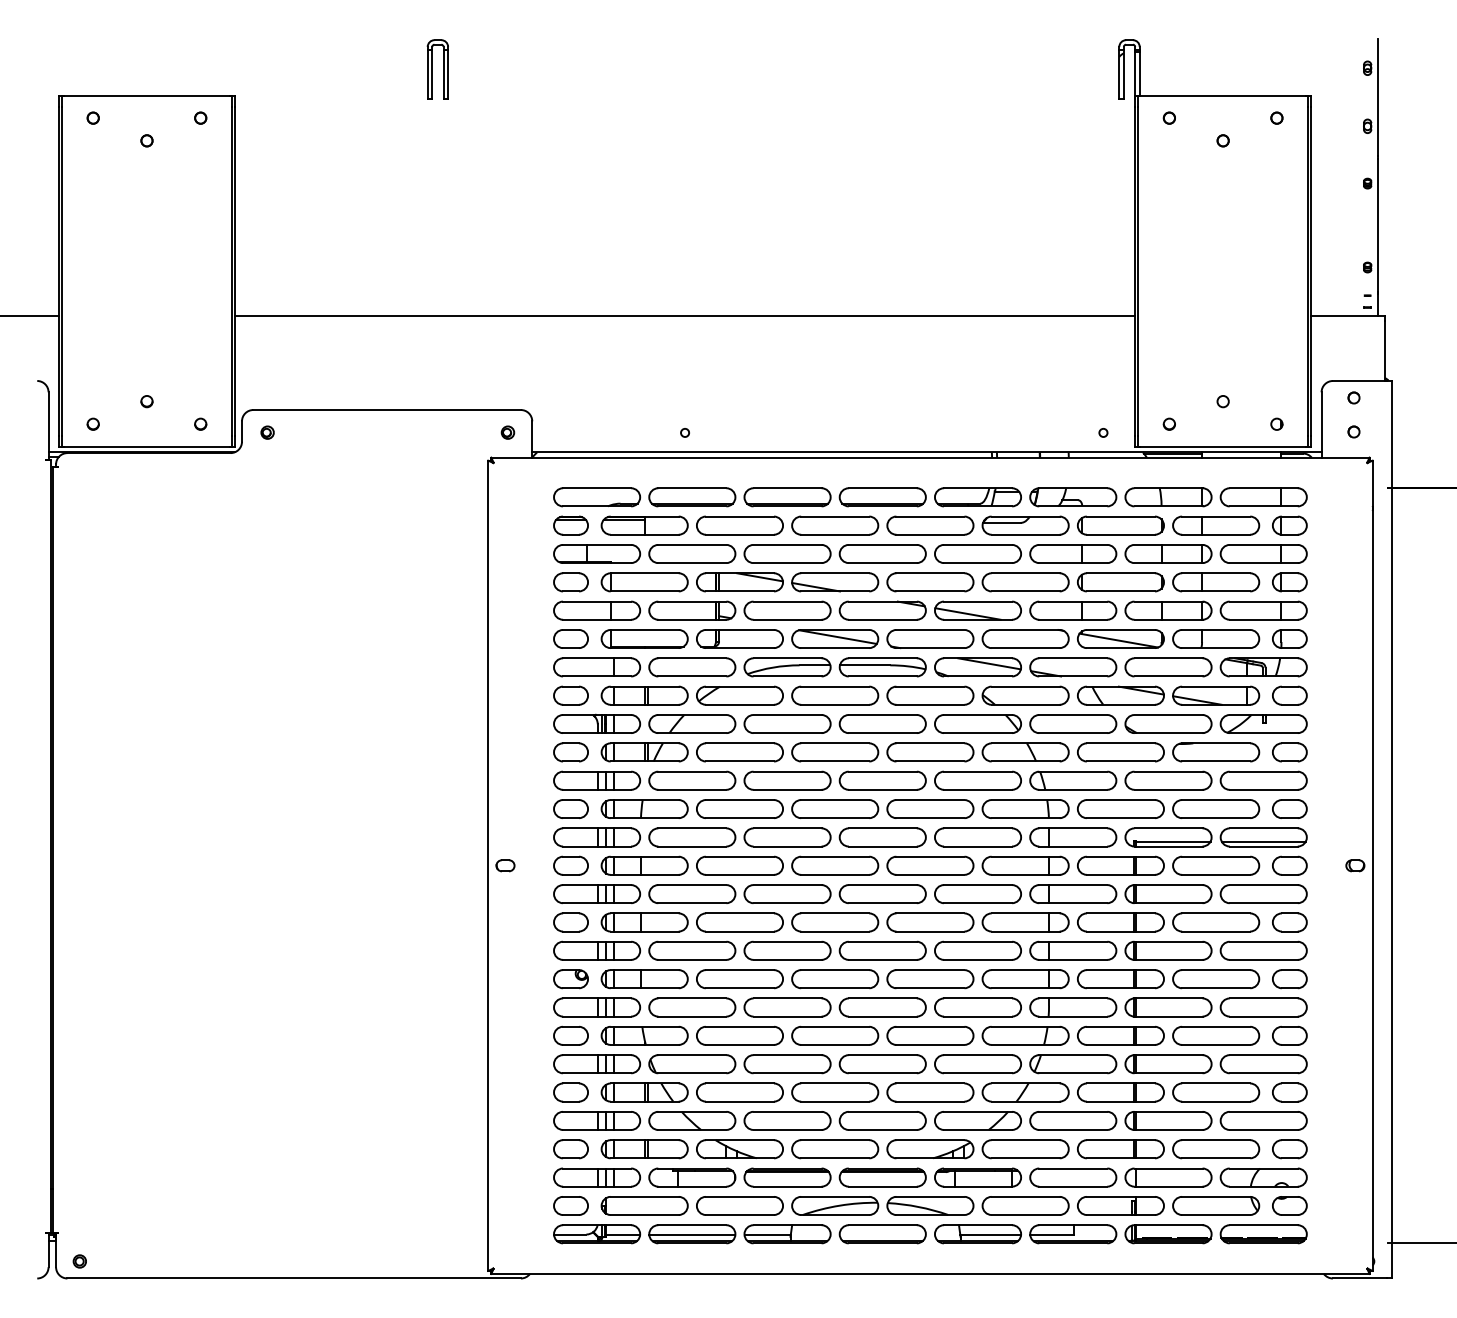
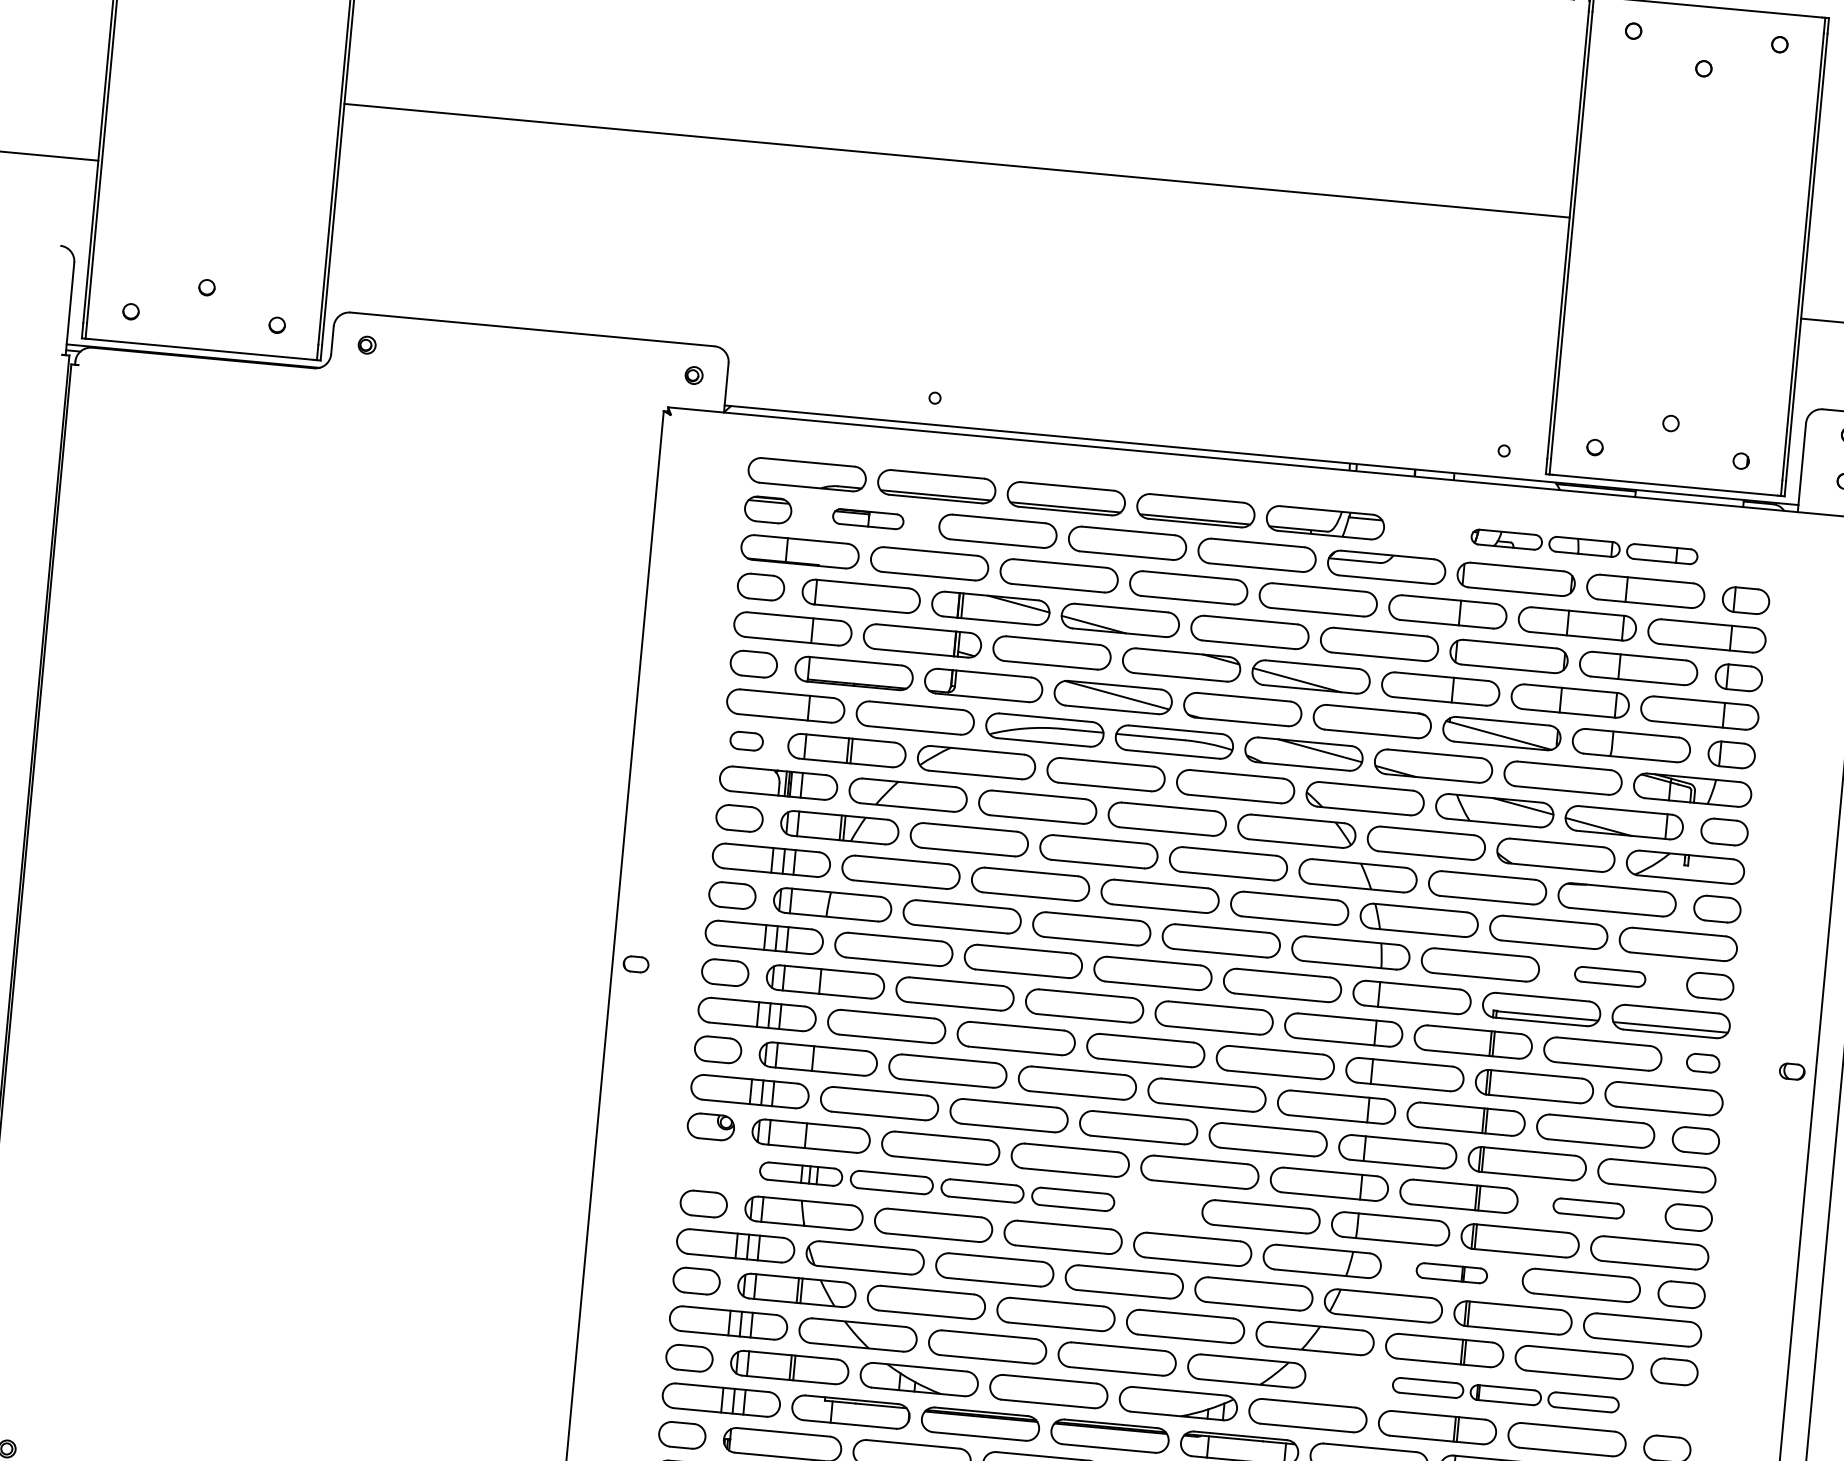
line: (684, 316) -> (956, 160), moved
part: (1168, 497) -> (1584, 547), size x0.6
part: (644, 525) -> (868, 519), size x0.6
part: (570, 695) -> (746, 740), size x0.7
part: (1216, 808) -> (1610, 976), size x0.6
part: (1289, 865) -> (1702, 1062), size x0.7
part: (1216, 979) -> (1588, 1208), size x0.6
part: (739, 1007) -> (936, 1186), size x0.7
part: (1120, 1035) -> (1451, 1272), size x0.6
part: (1168, 1120) -> (1505, 1394), size x0.6

